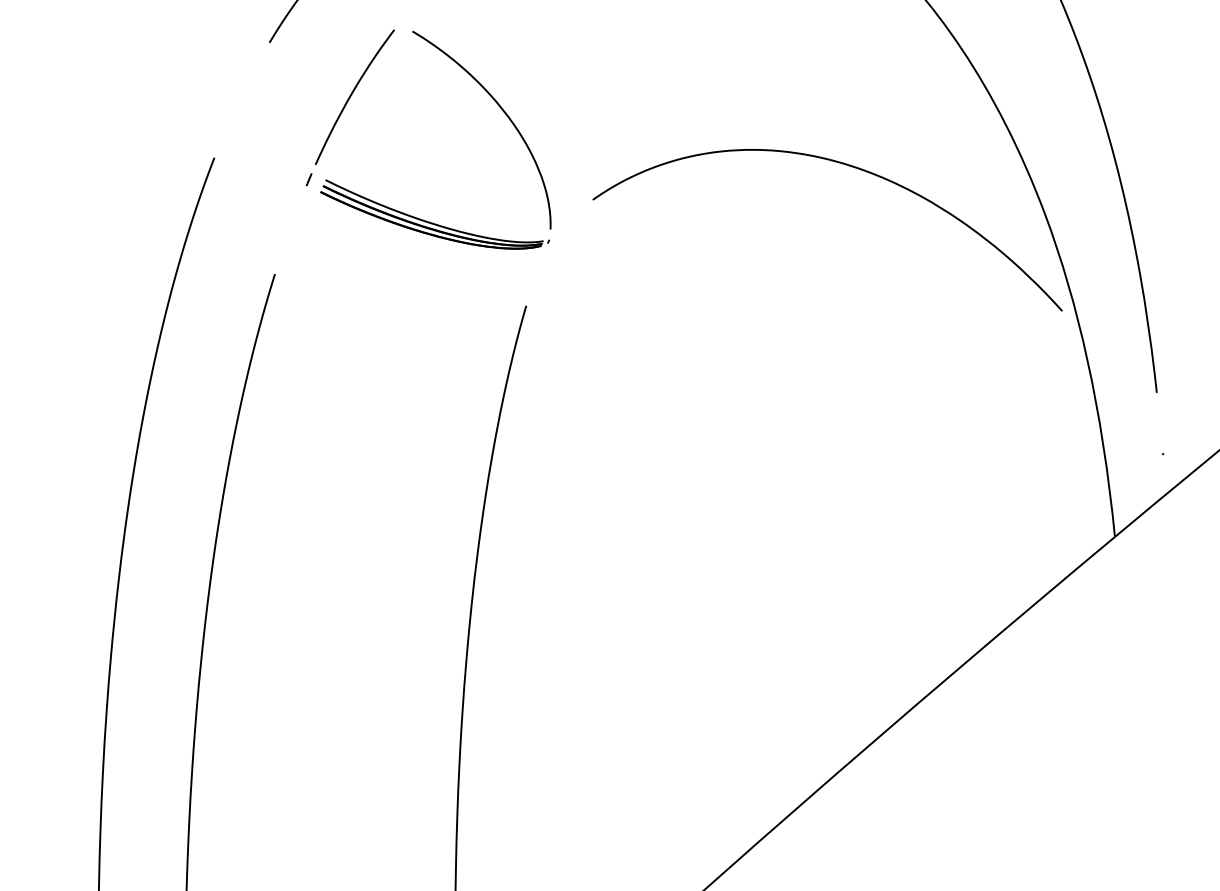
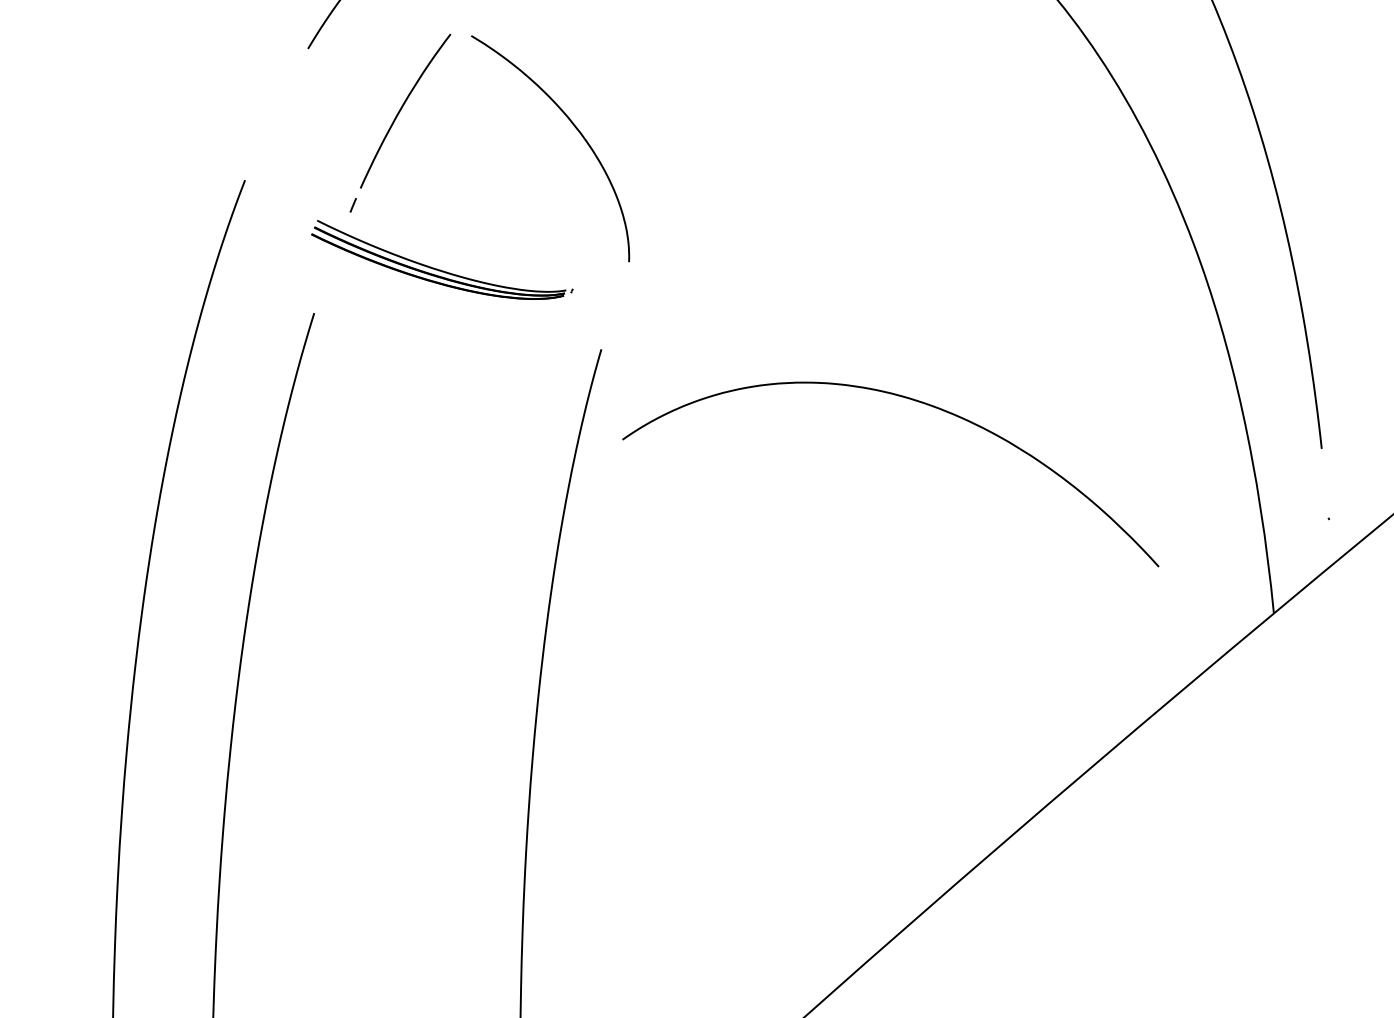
curve: (848, 166) -> (914, 401), moved
part: (432, 222) -> (439, 269), moved

